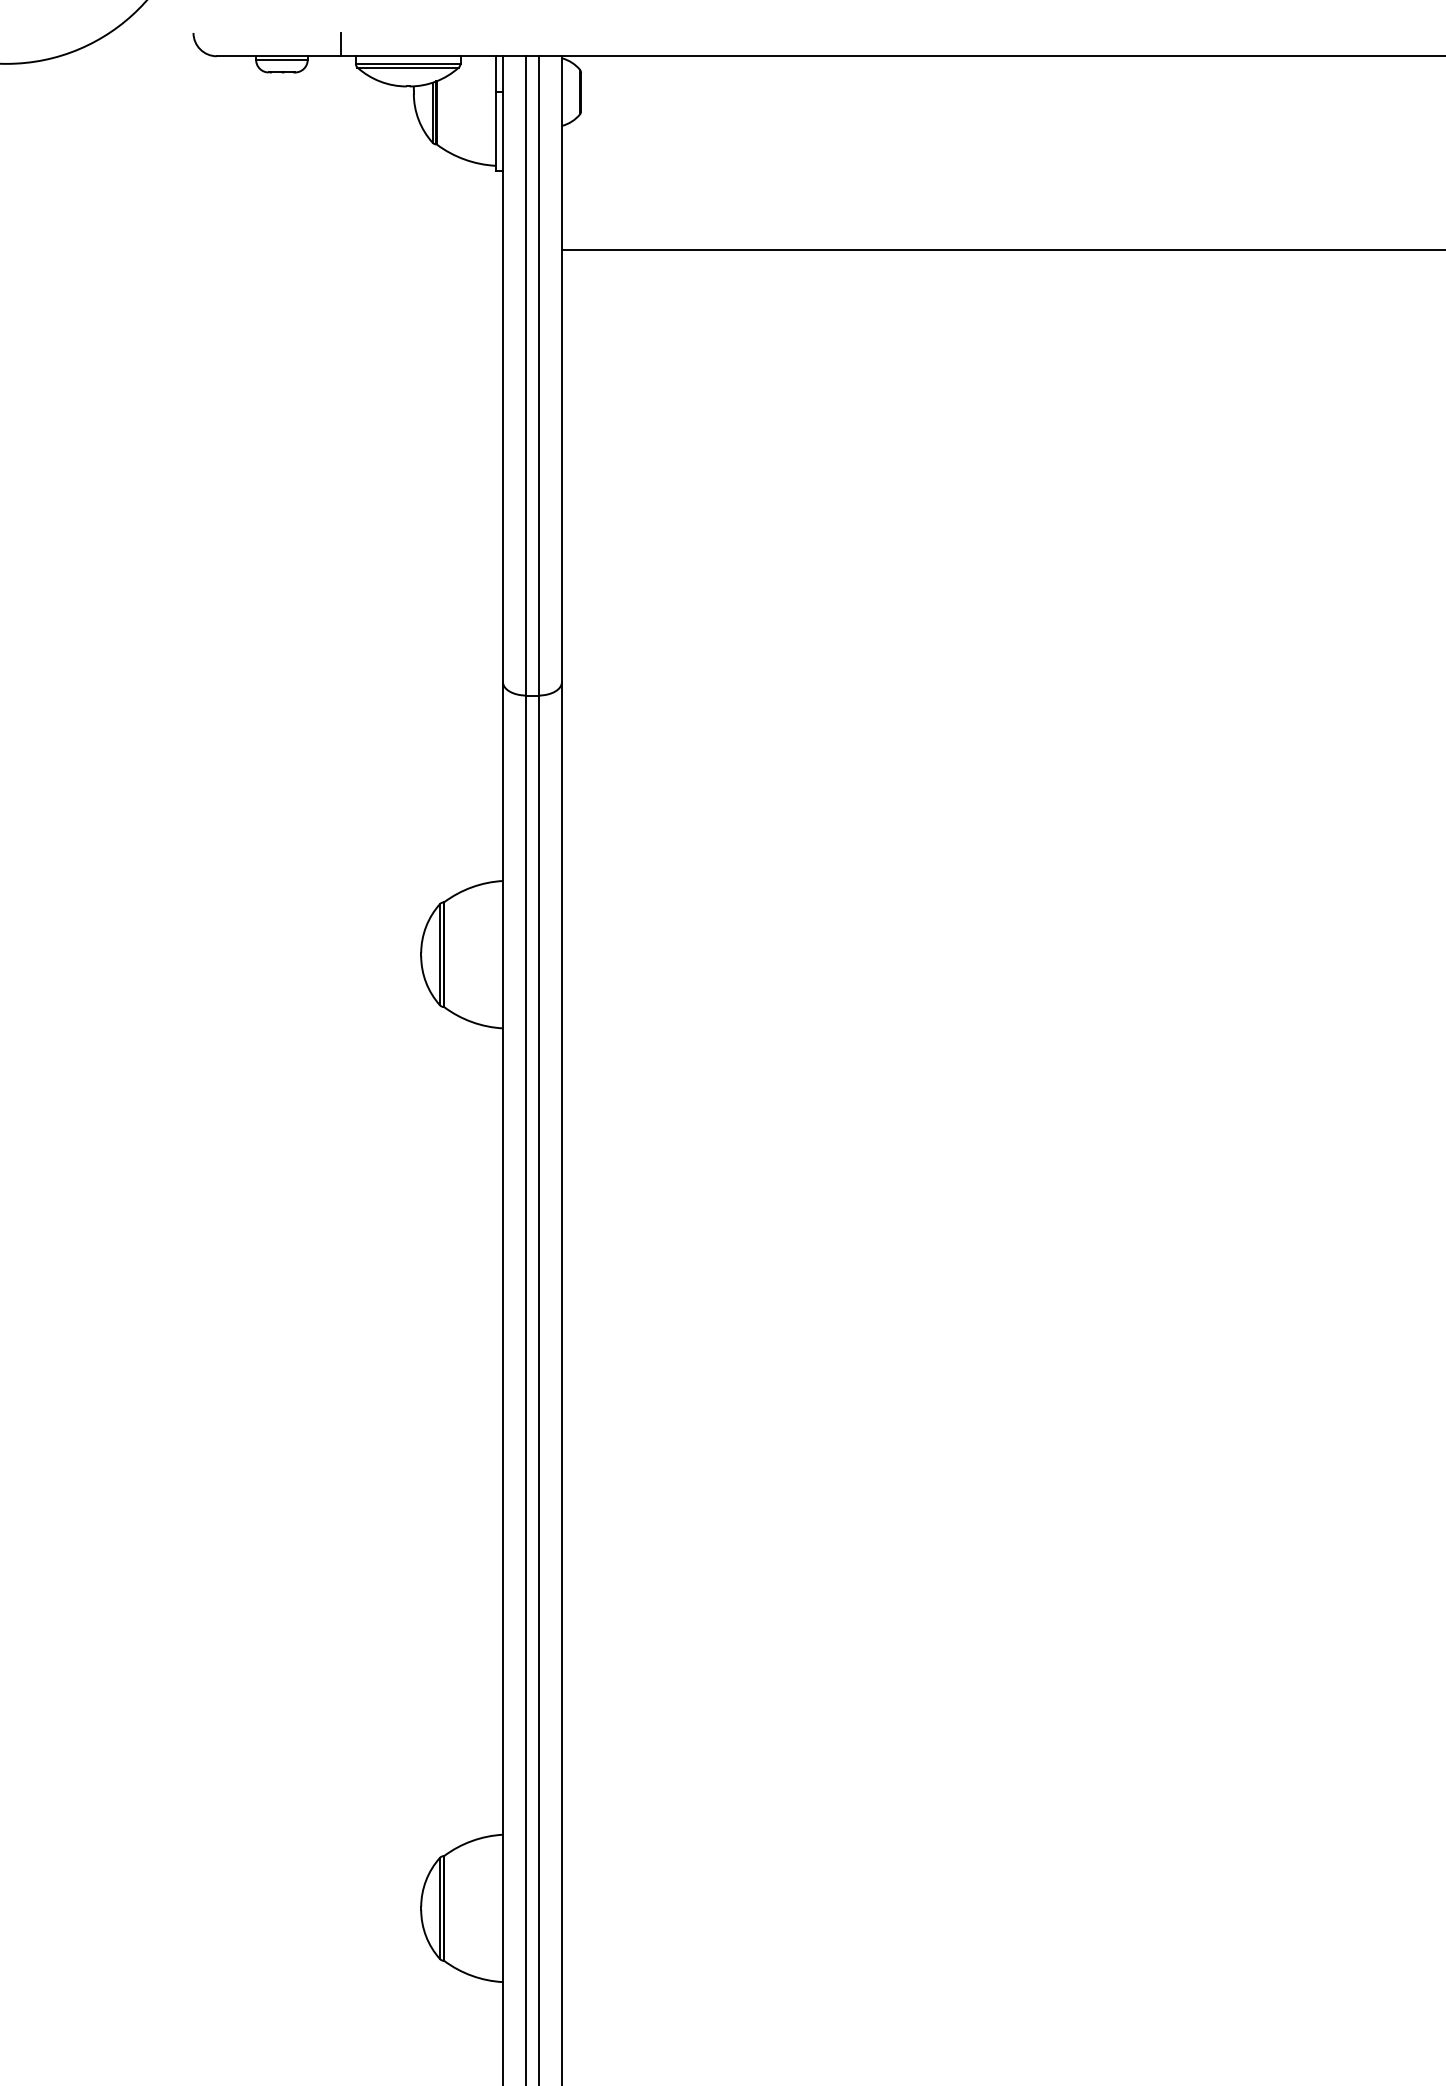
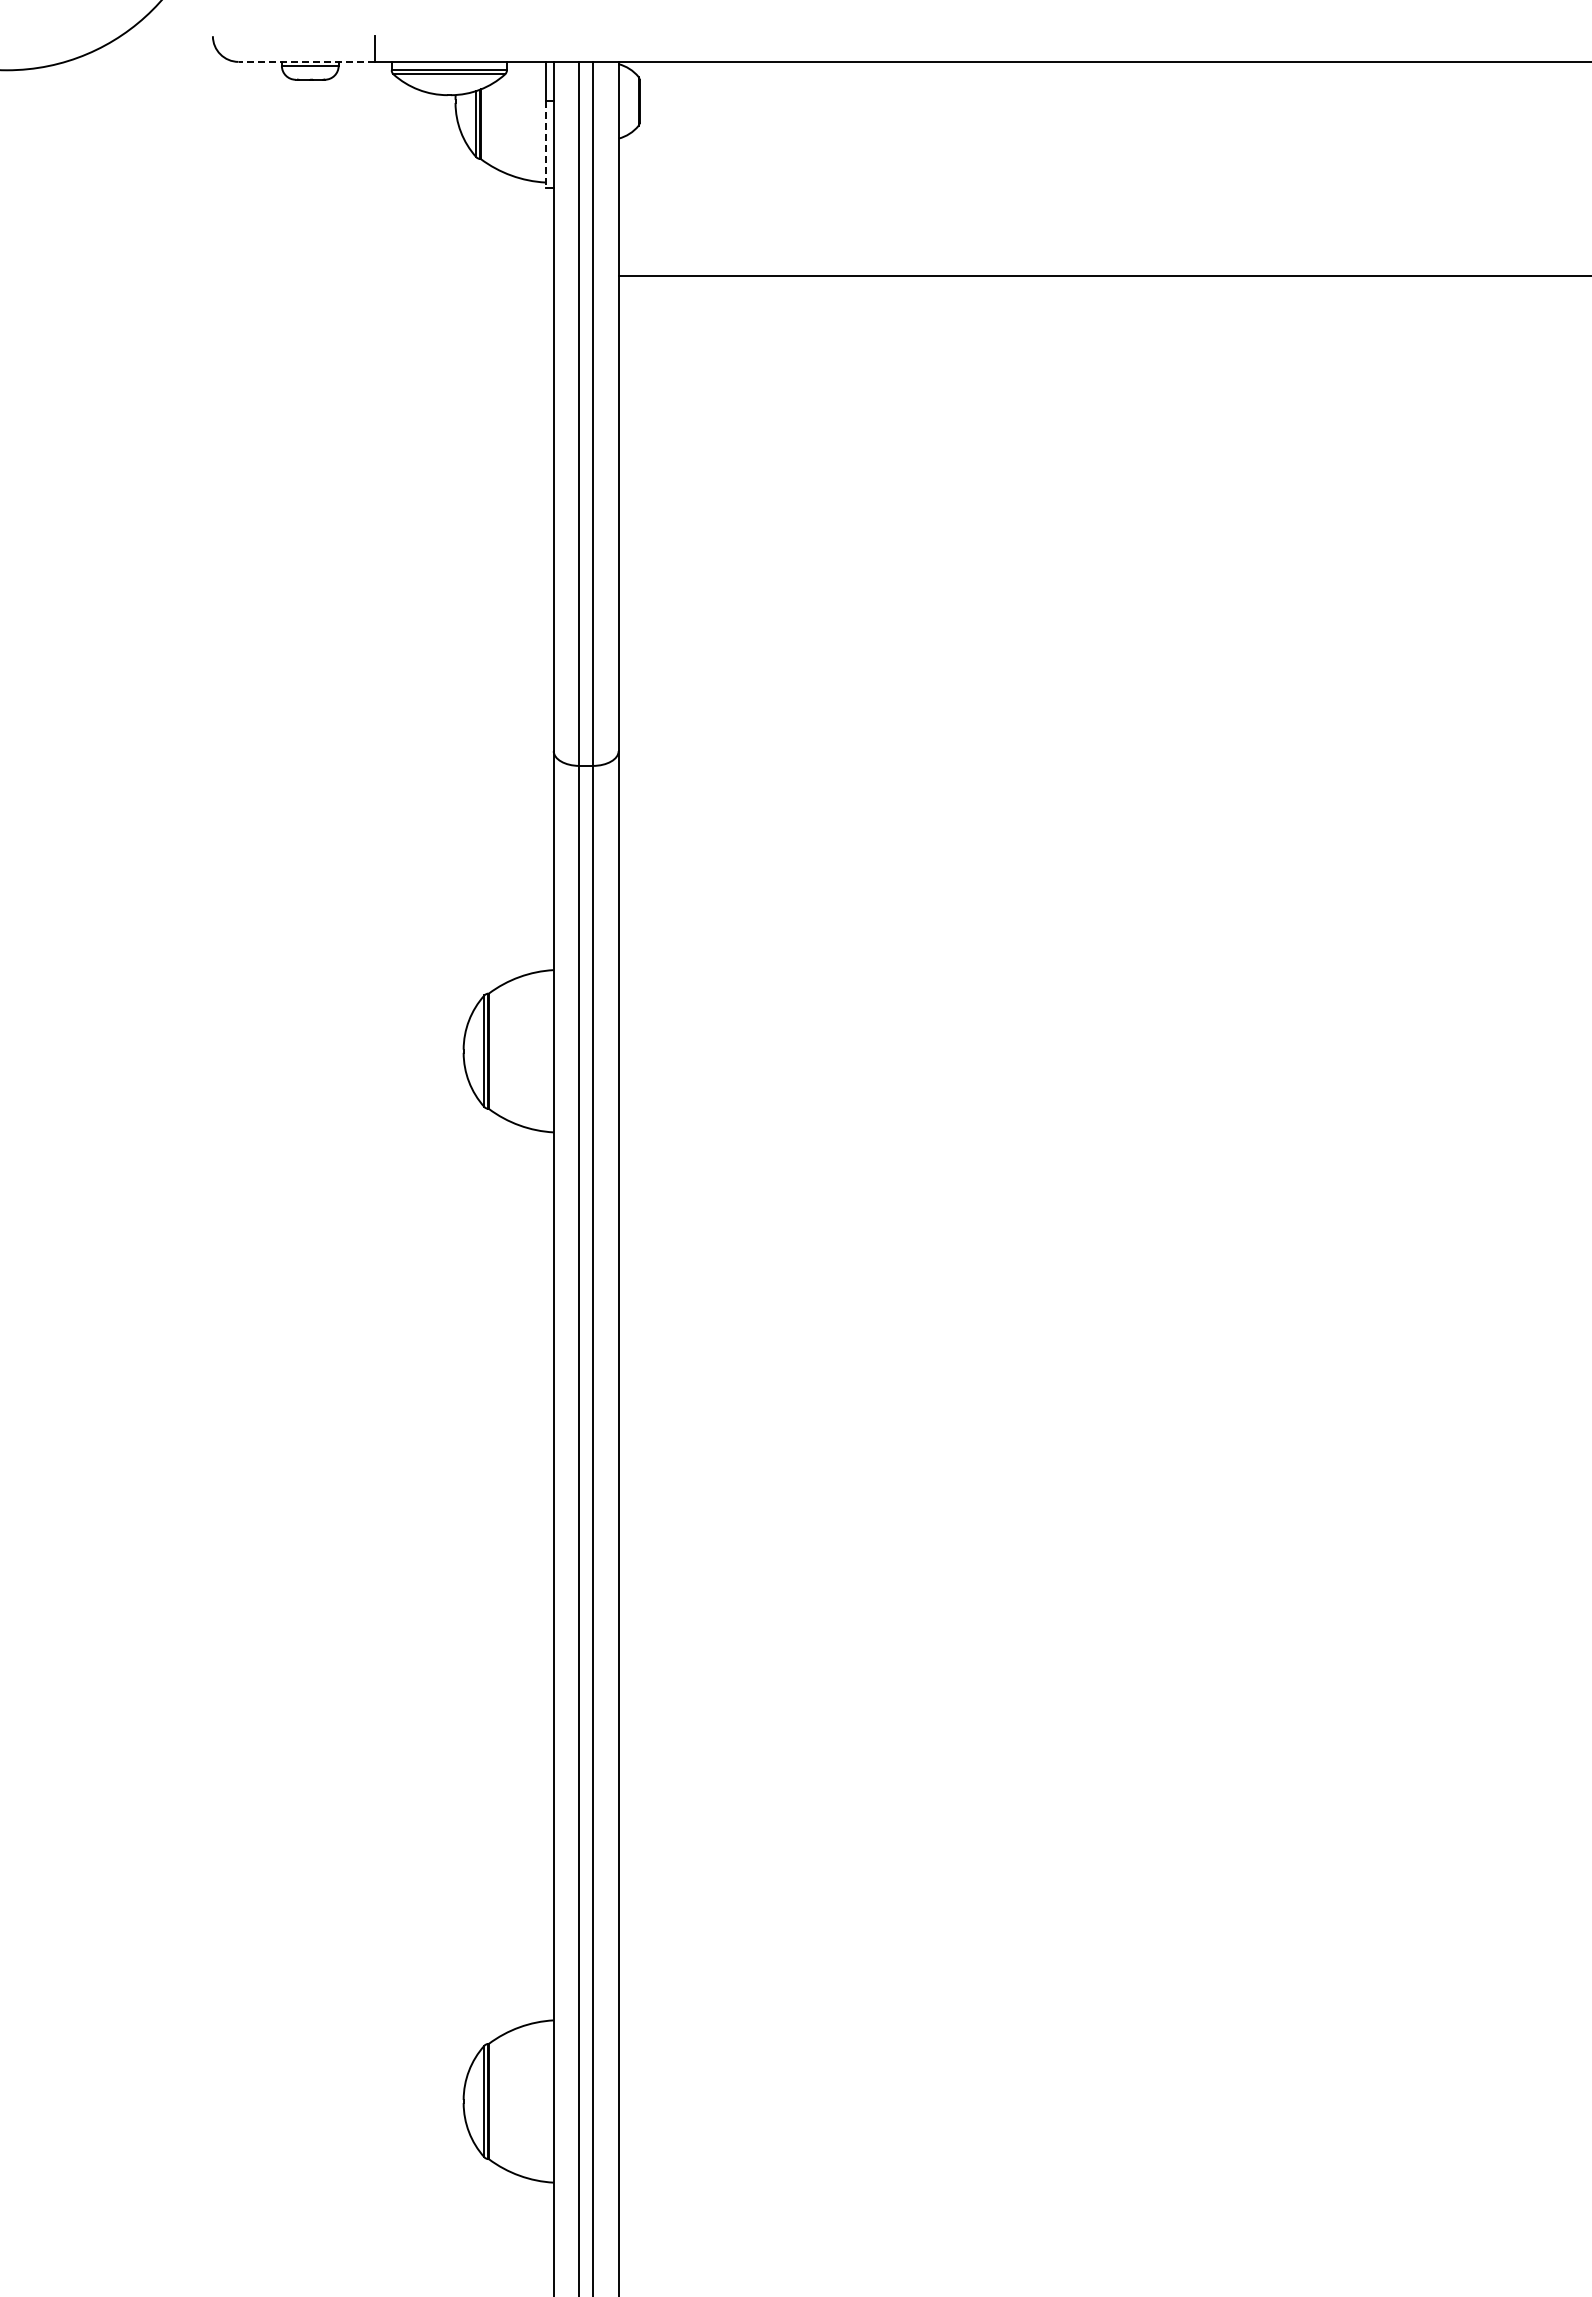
line: (278, 55) -> (306, 61), solid -> dashed
line: (495, 132) -> (545, 145), solid -> dashed

